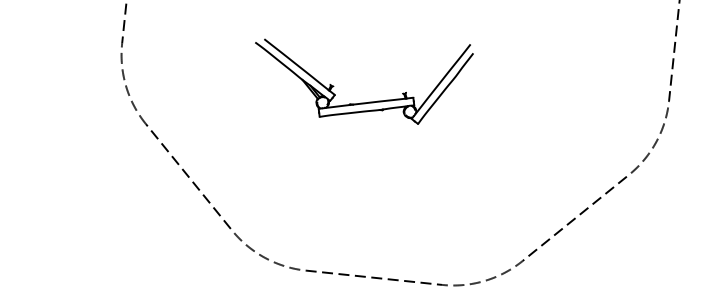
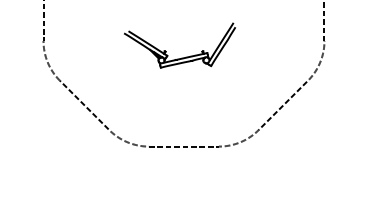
part: (362, 101) -> (181, 57), moved

